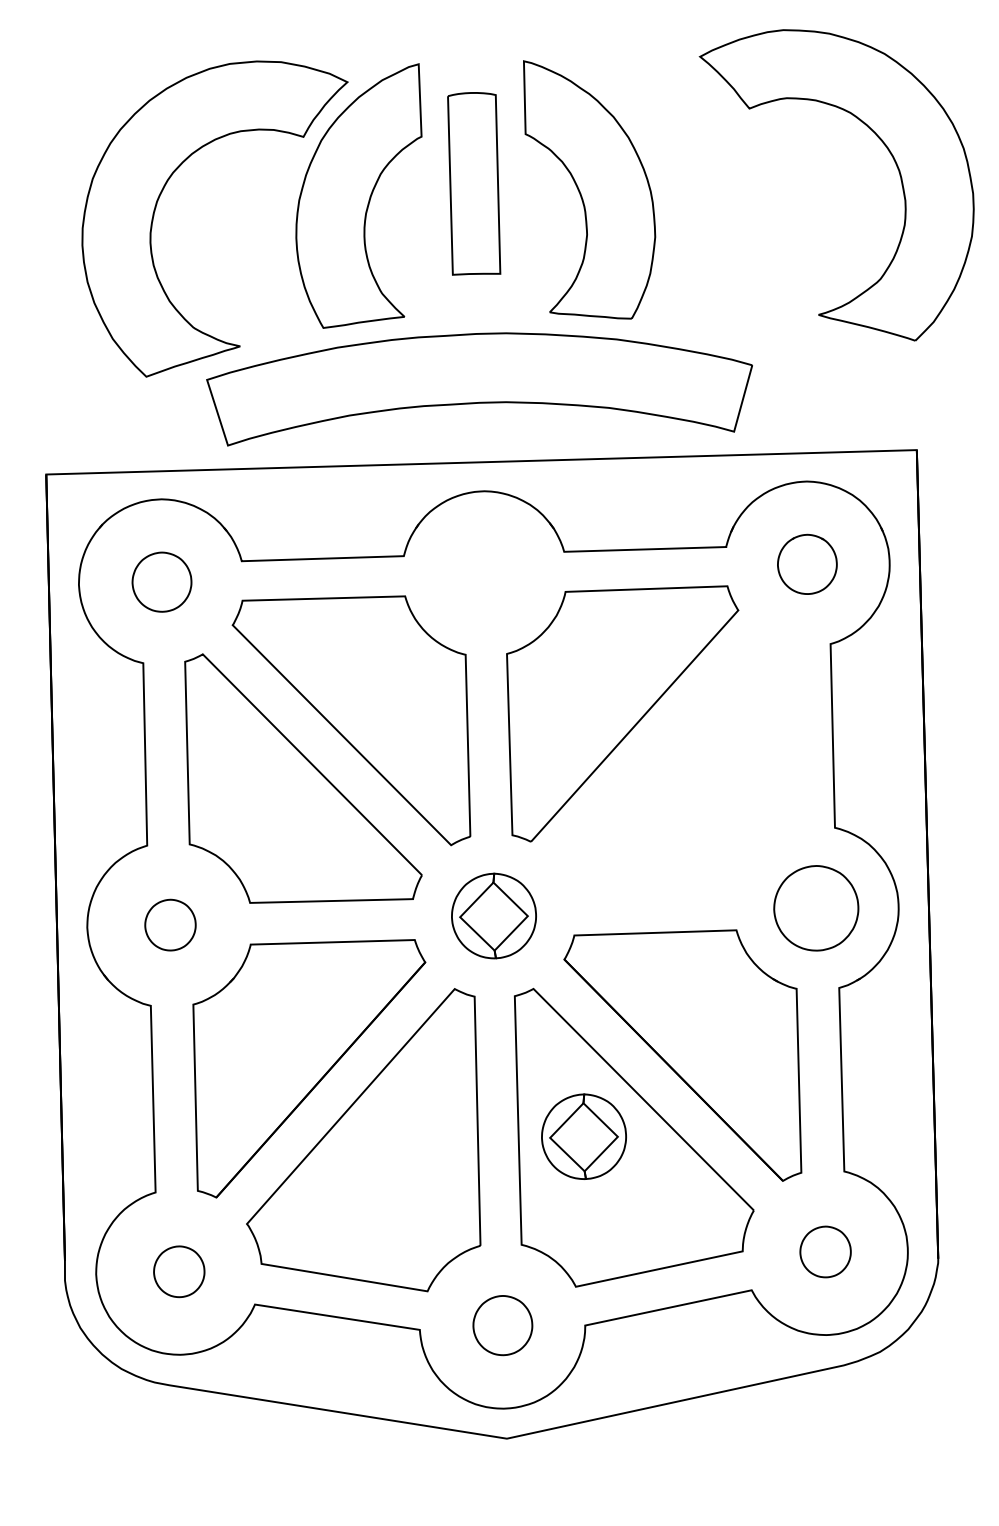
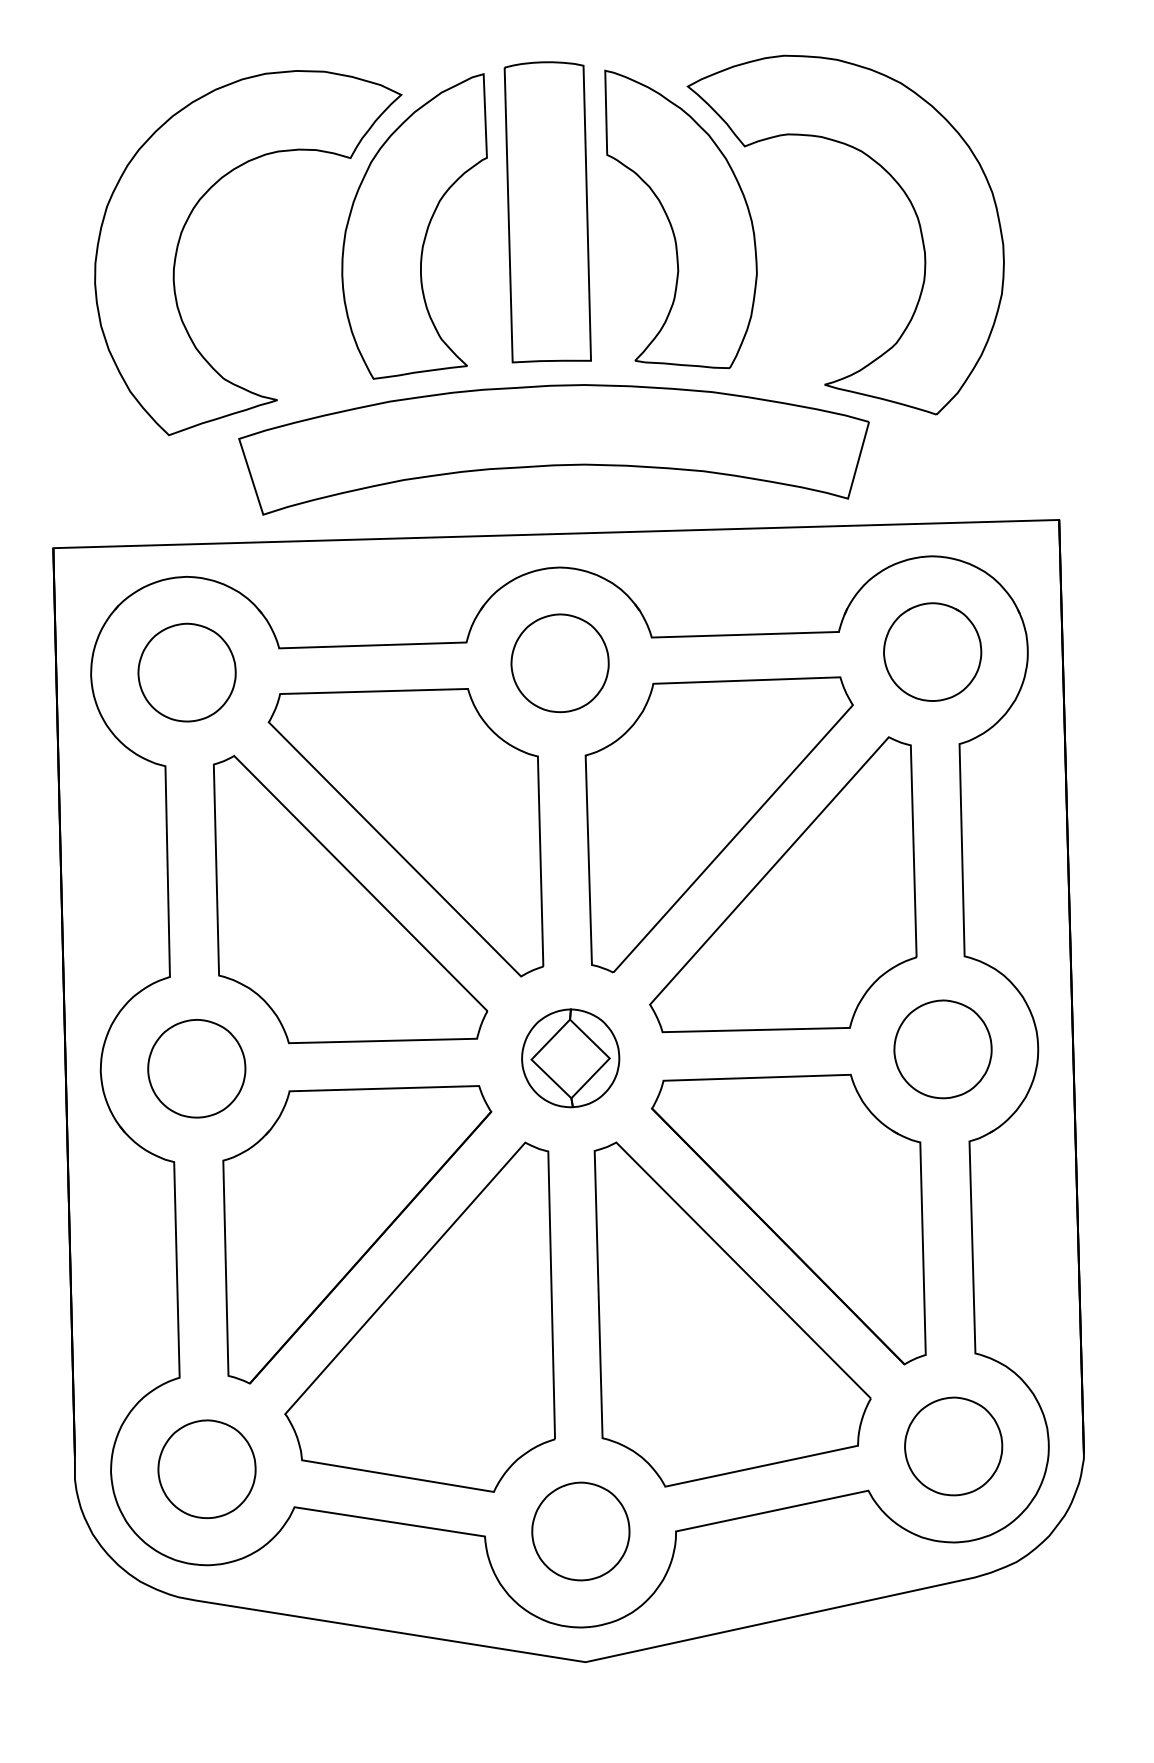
part: (889, 152) -> (906, 197), moved
part: (473, 183) -> (547, 212), size x1.43
part: (807, 563) -> (932, 651), size x1.43
part: (484, 574) -> (559, 663), added
part: (161, 582) -> (186, 672), size x1.43
part: (678, 765) -> (783, 884), added
part: (170, 924) -> (196, 1068), size x1.67
part: (583, 1136) -> (674, 1313), removed
part: (825, 1252) -> (953, 1446), size x1.67
part: (178, 1271) -> (206, 1469), size x1.67
part: (502, 1325) -> (580, 1531), size x1.43

